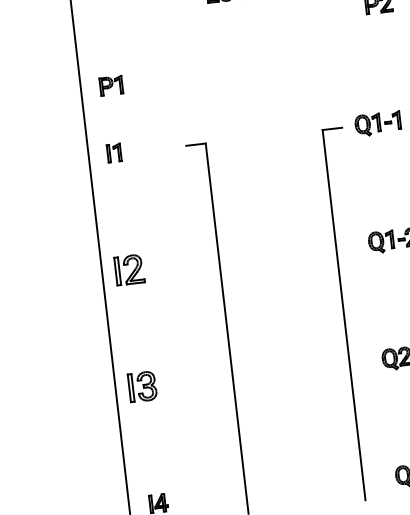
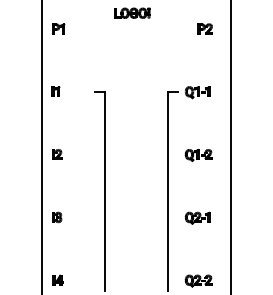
part: (111, 85) -> (58, 28), moved
part: (130, 269) -> (57, 154), size x0.62
part: (144, 386) -> (57, 217), size x0.62

